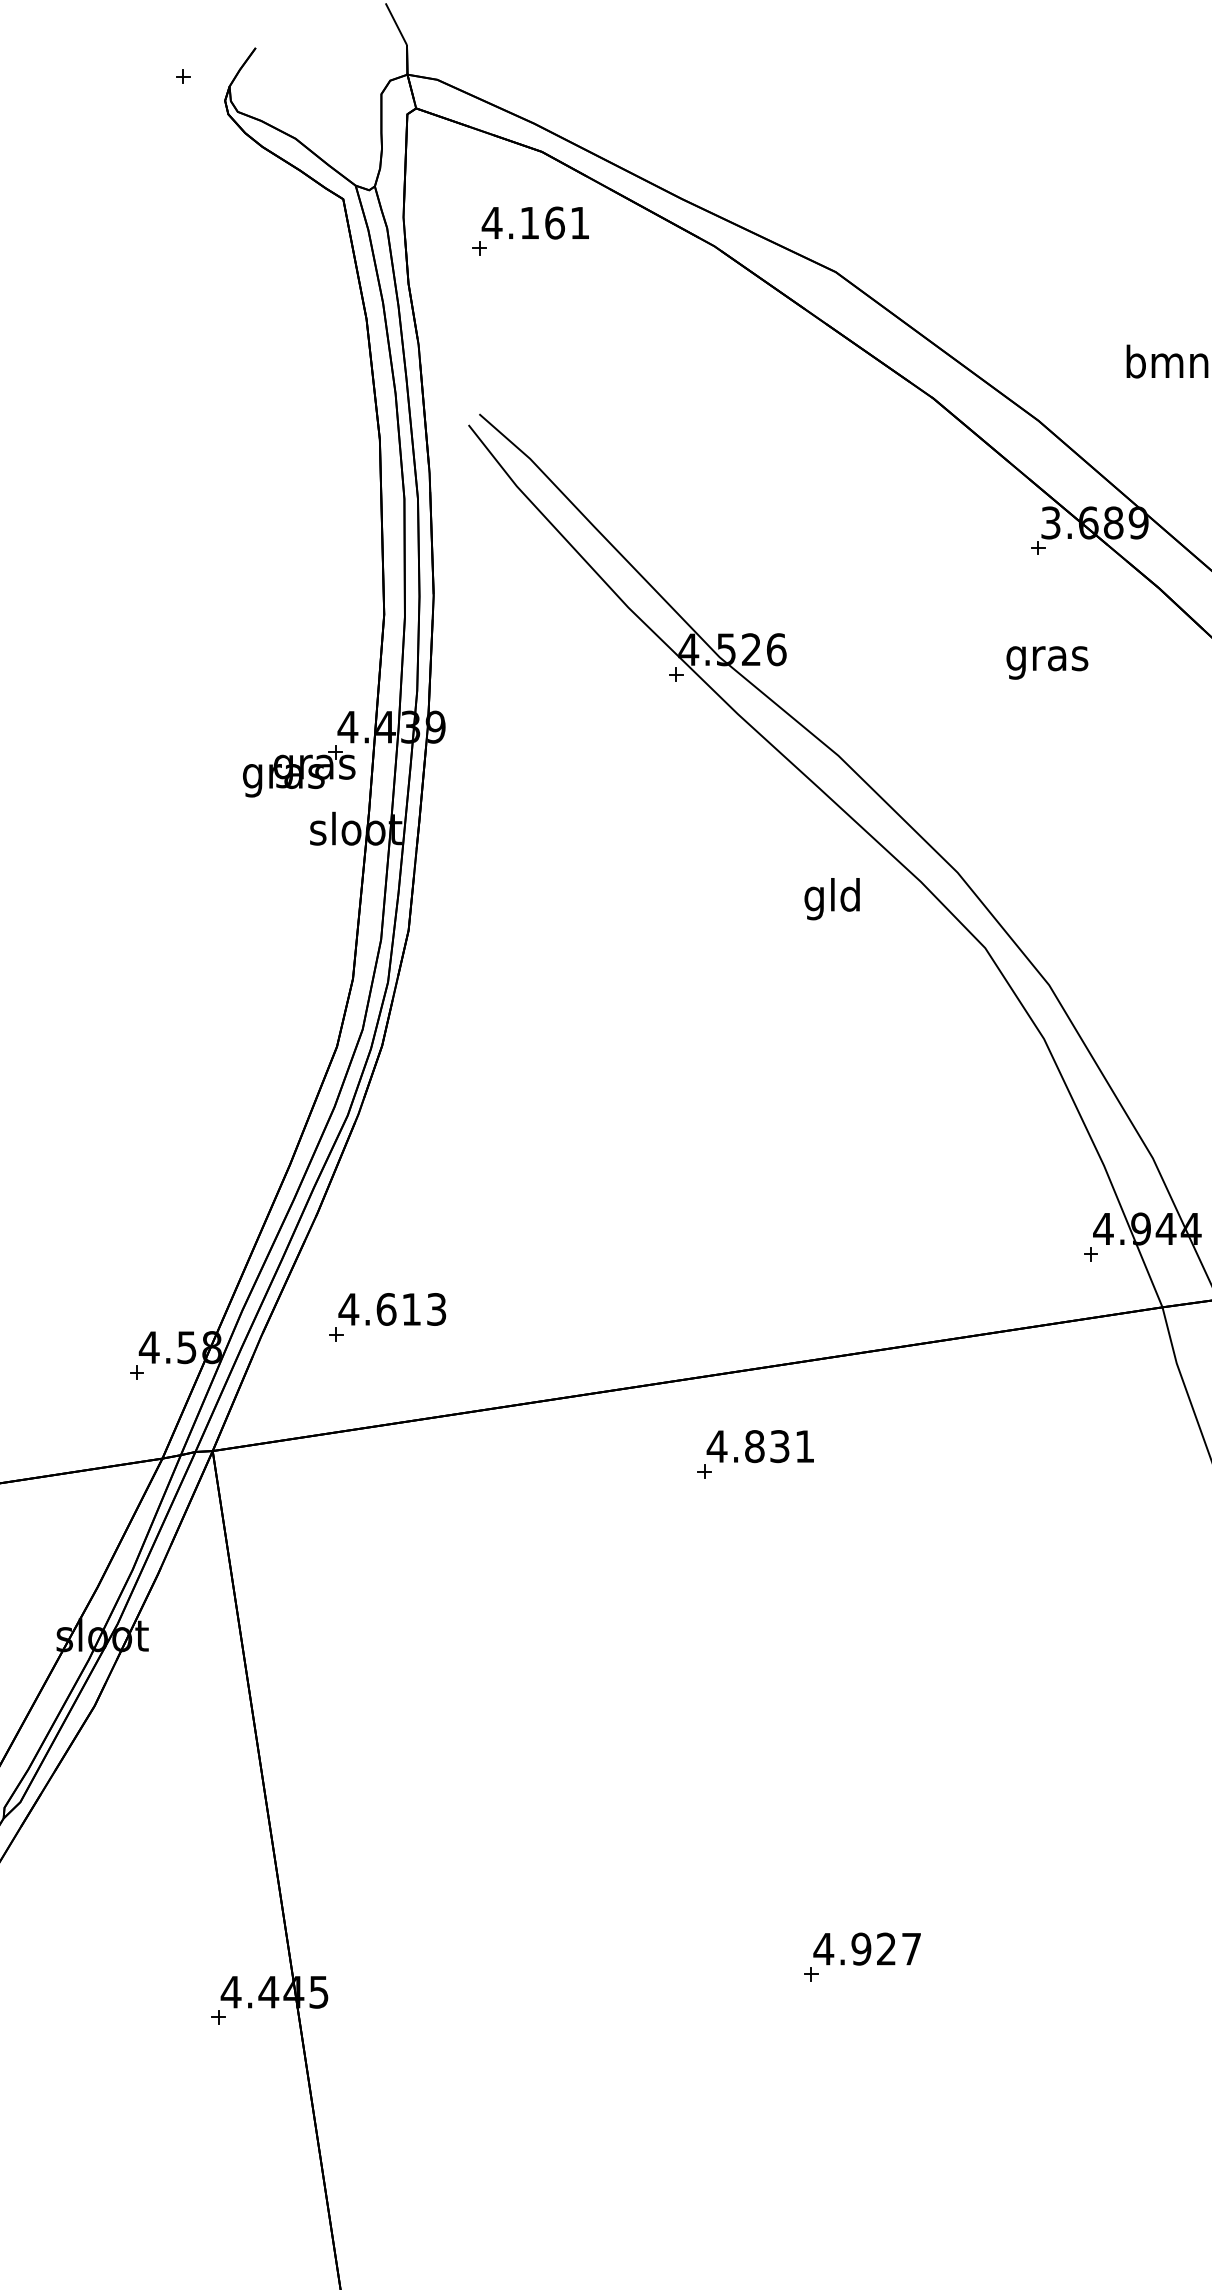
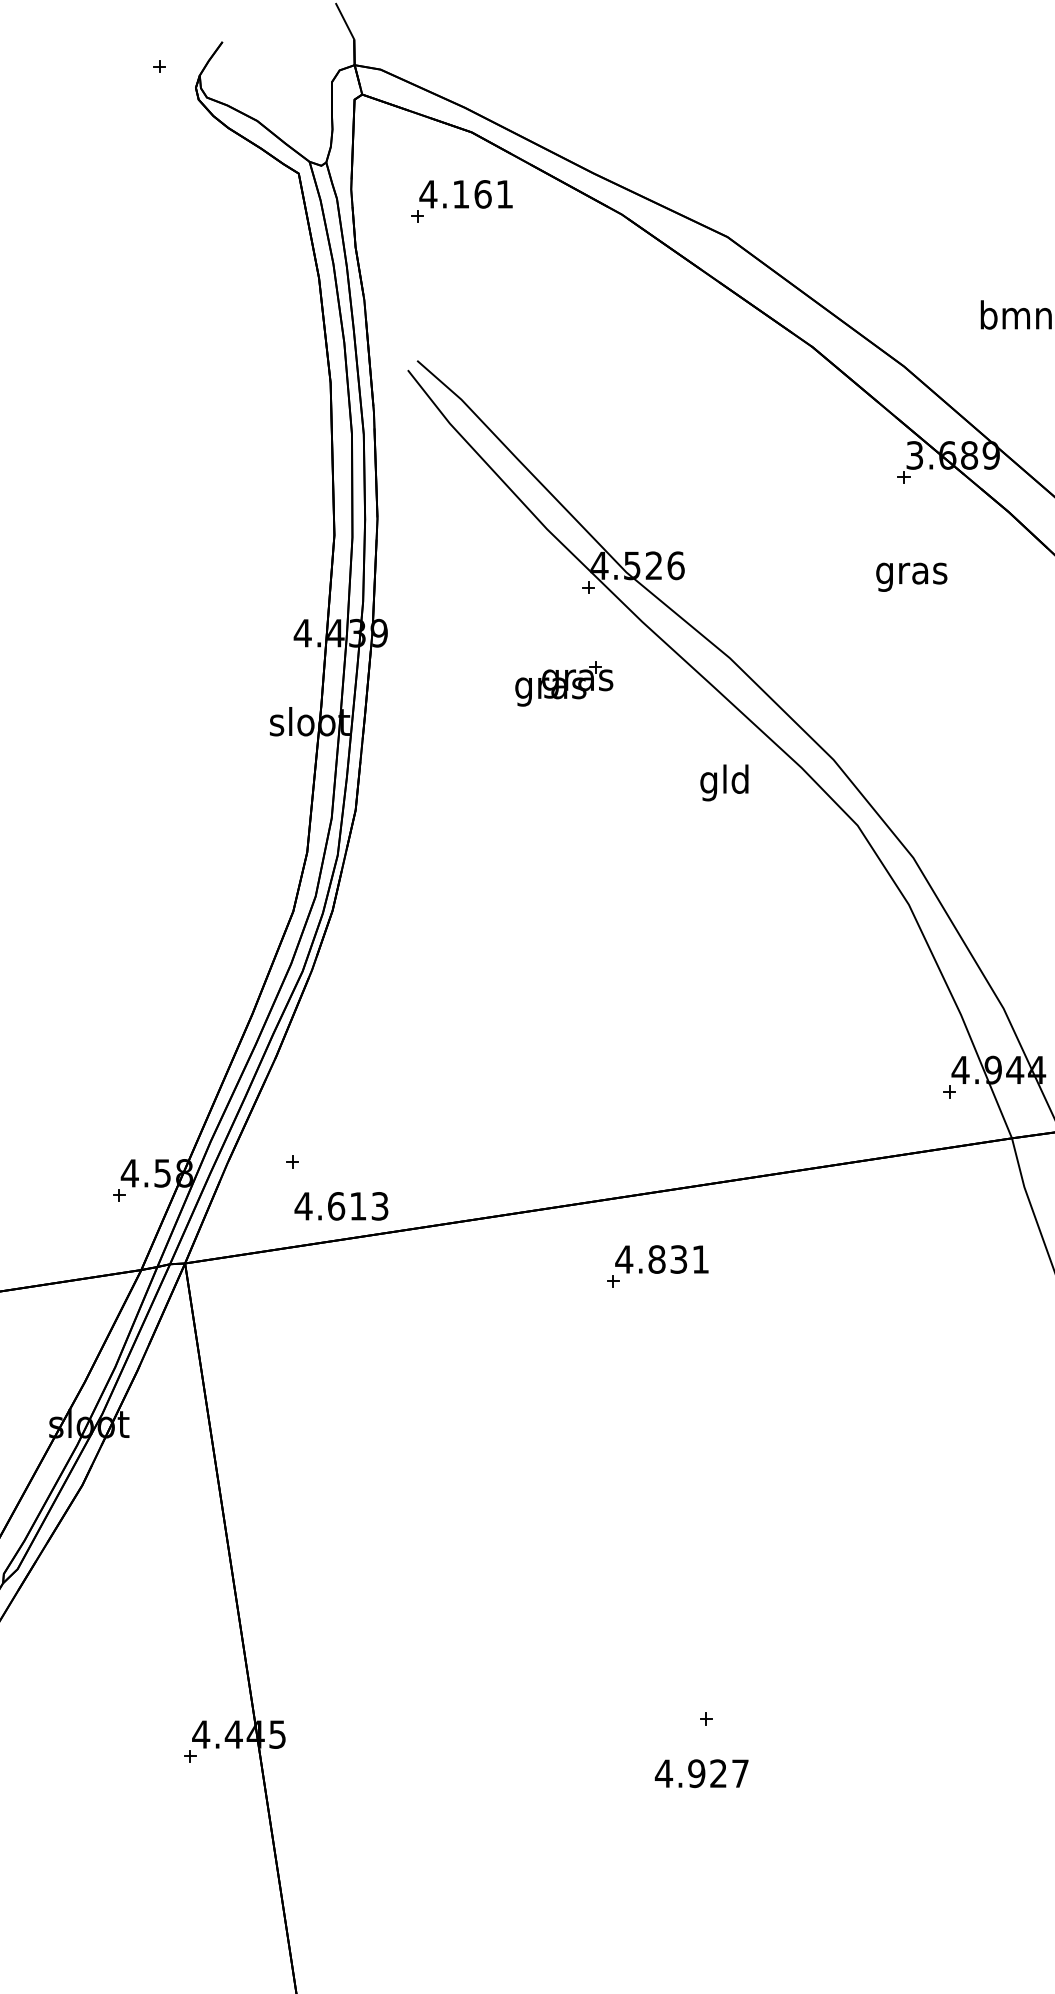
part: (299, 771) -> (564, 684), moved
text: (392, 1309) -> (341, 1206), moved
text: (866, 1948) -> (701, 1773), moved

